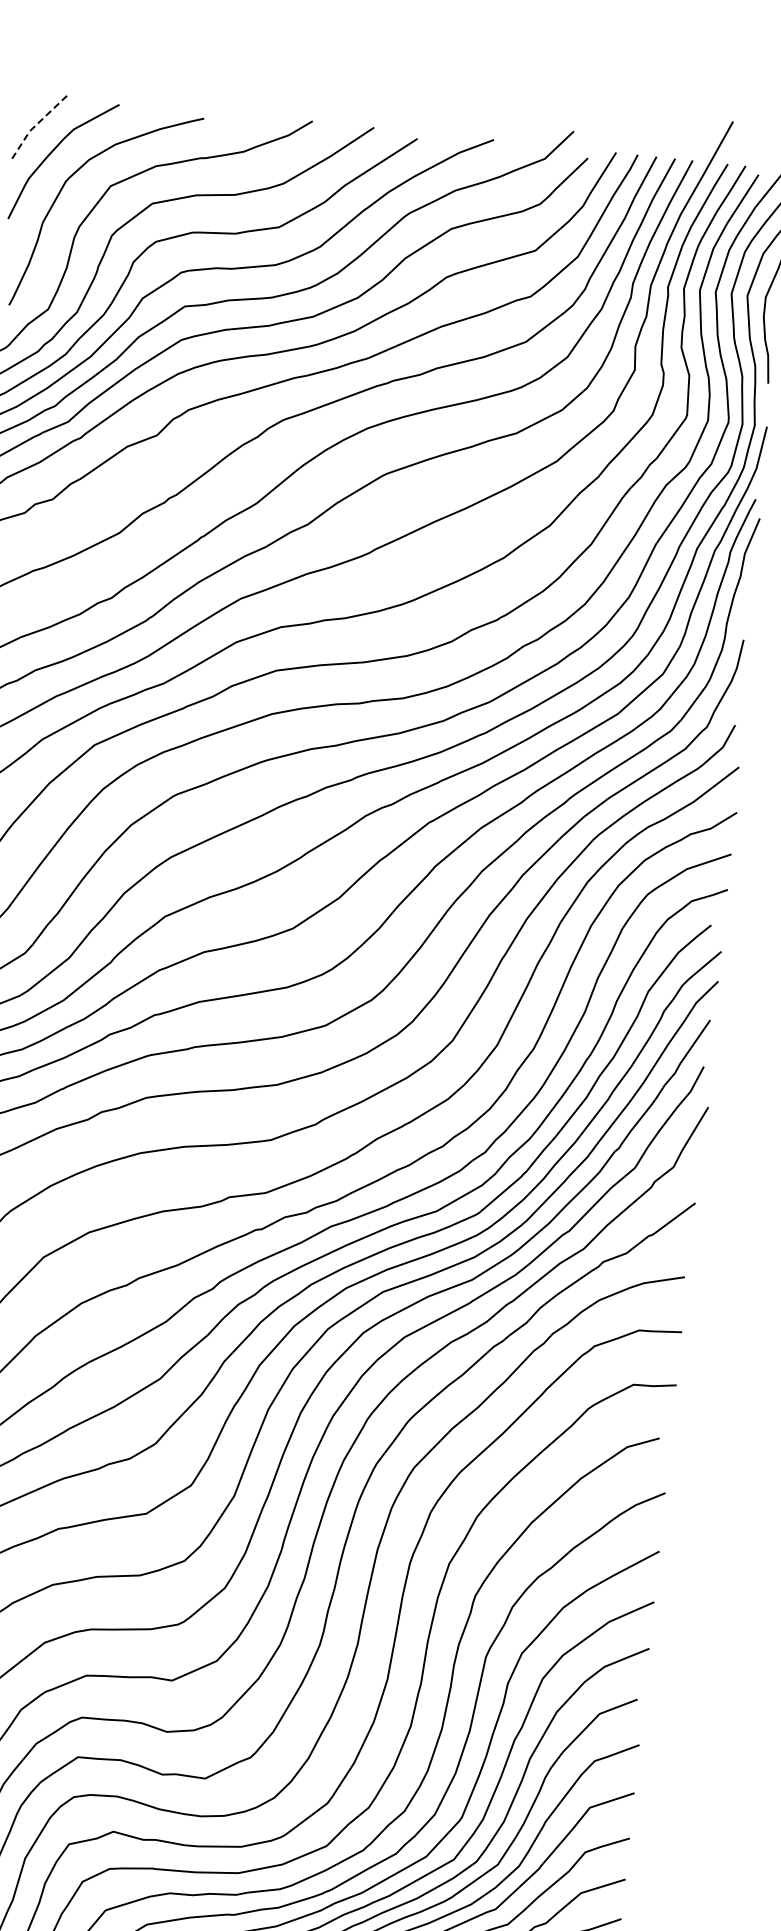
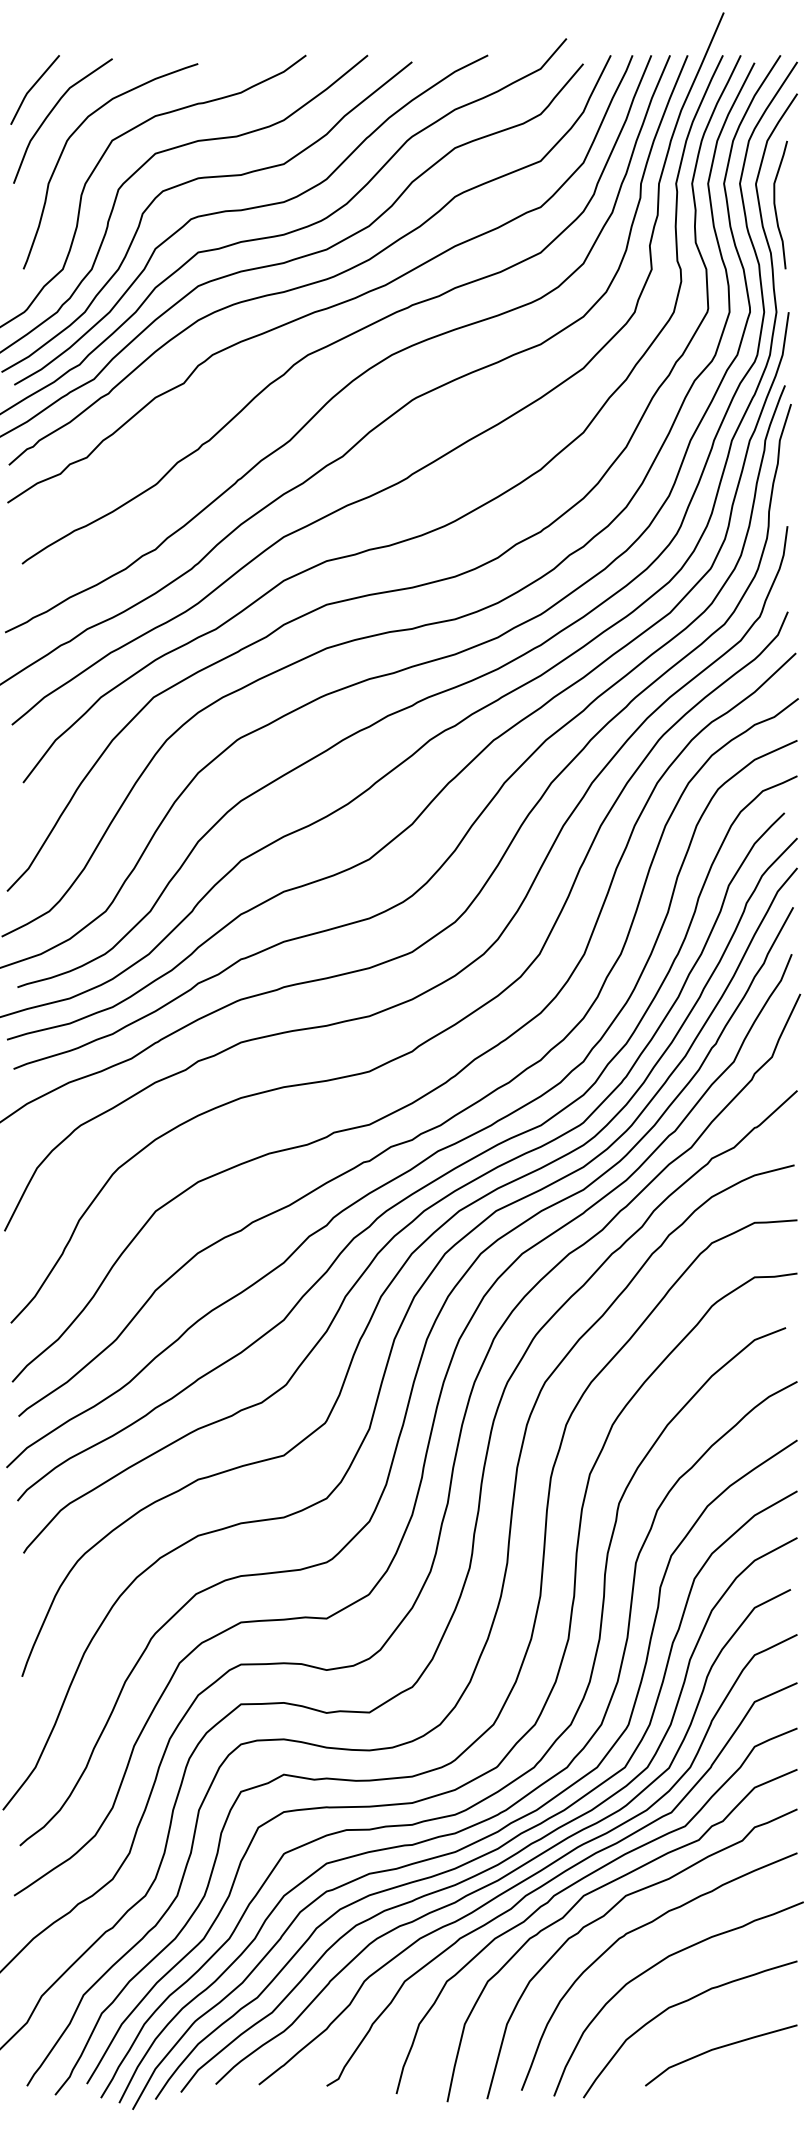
line: (34, 125) -> (30, 88), dashed -> solid

